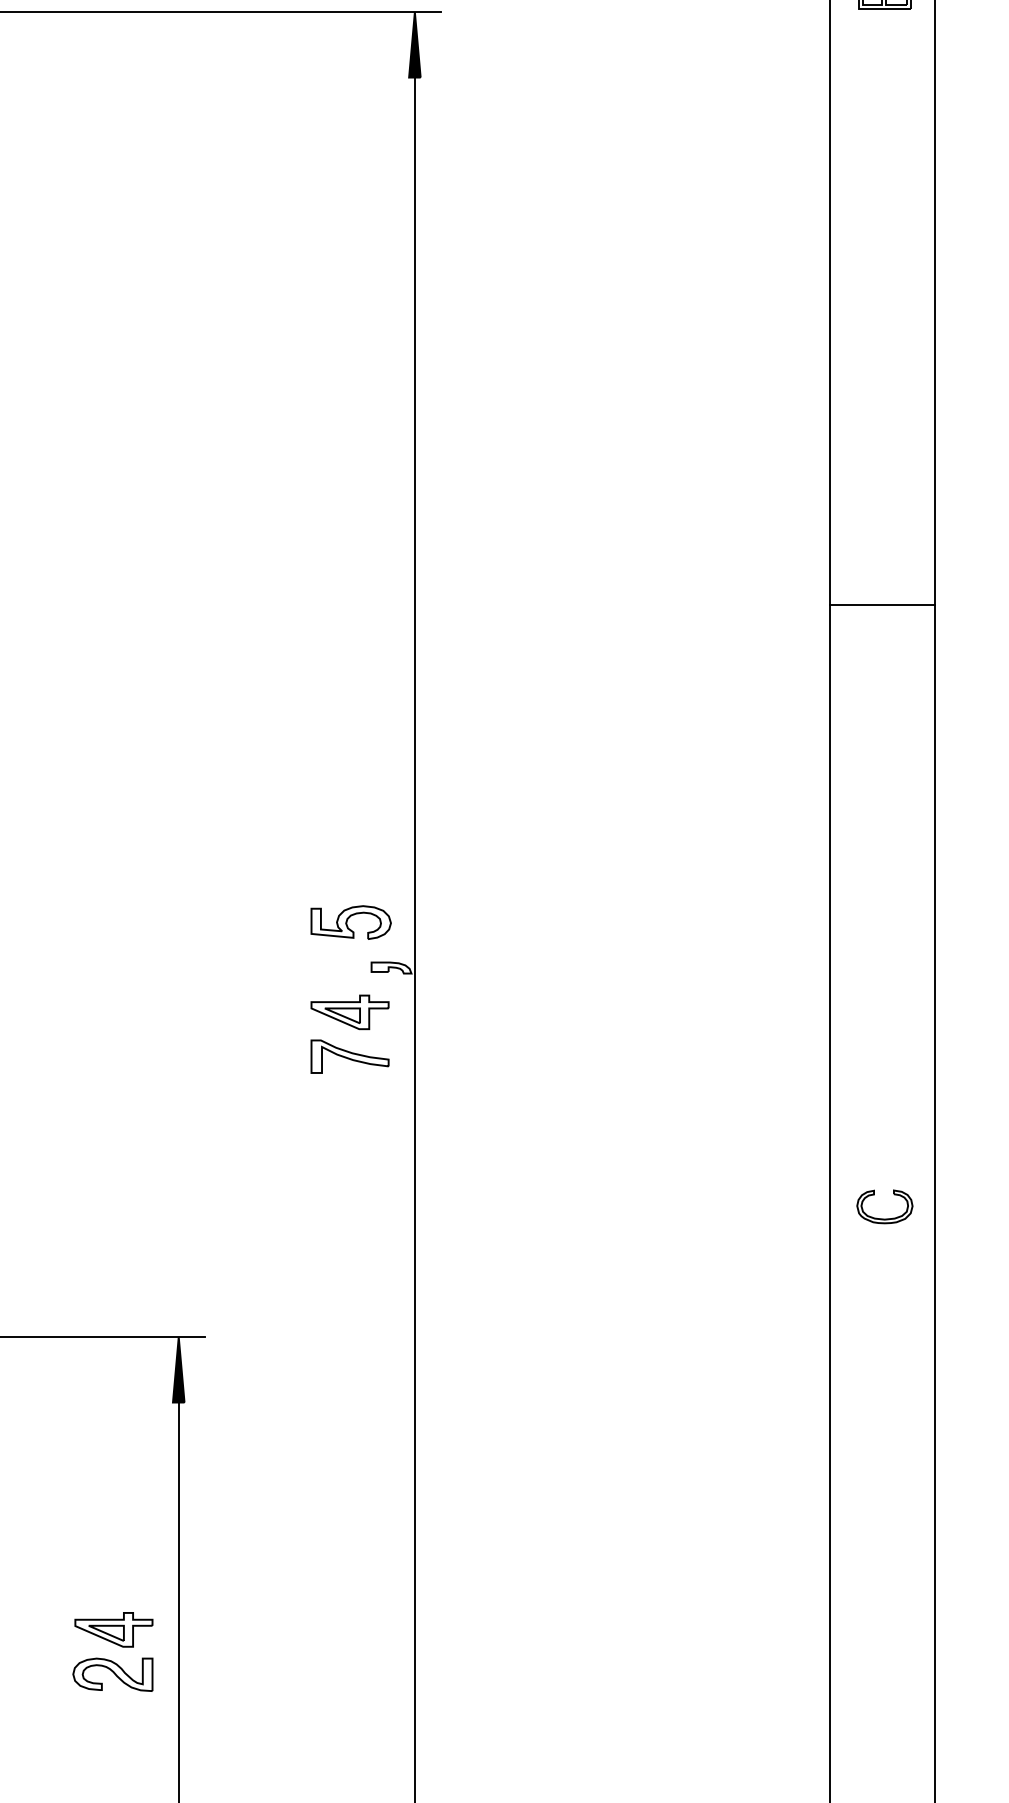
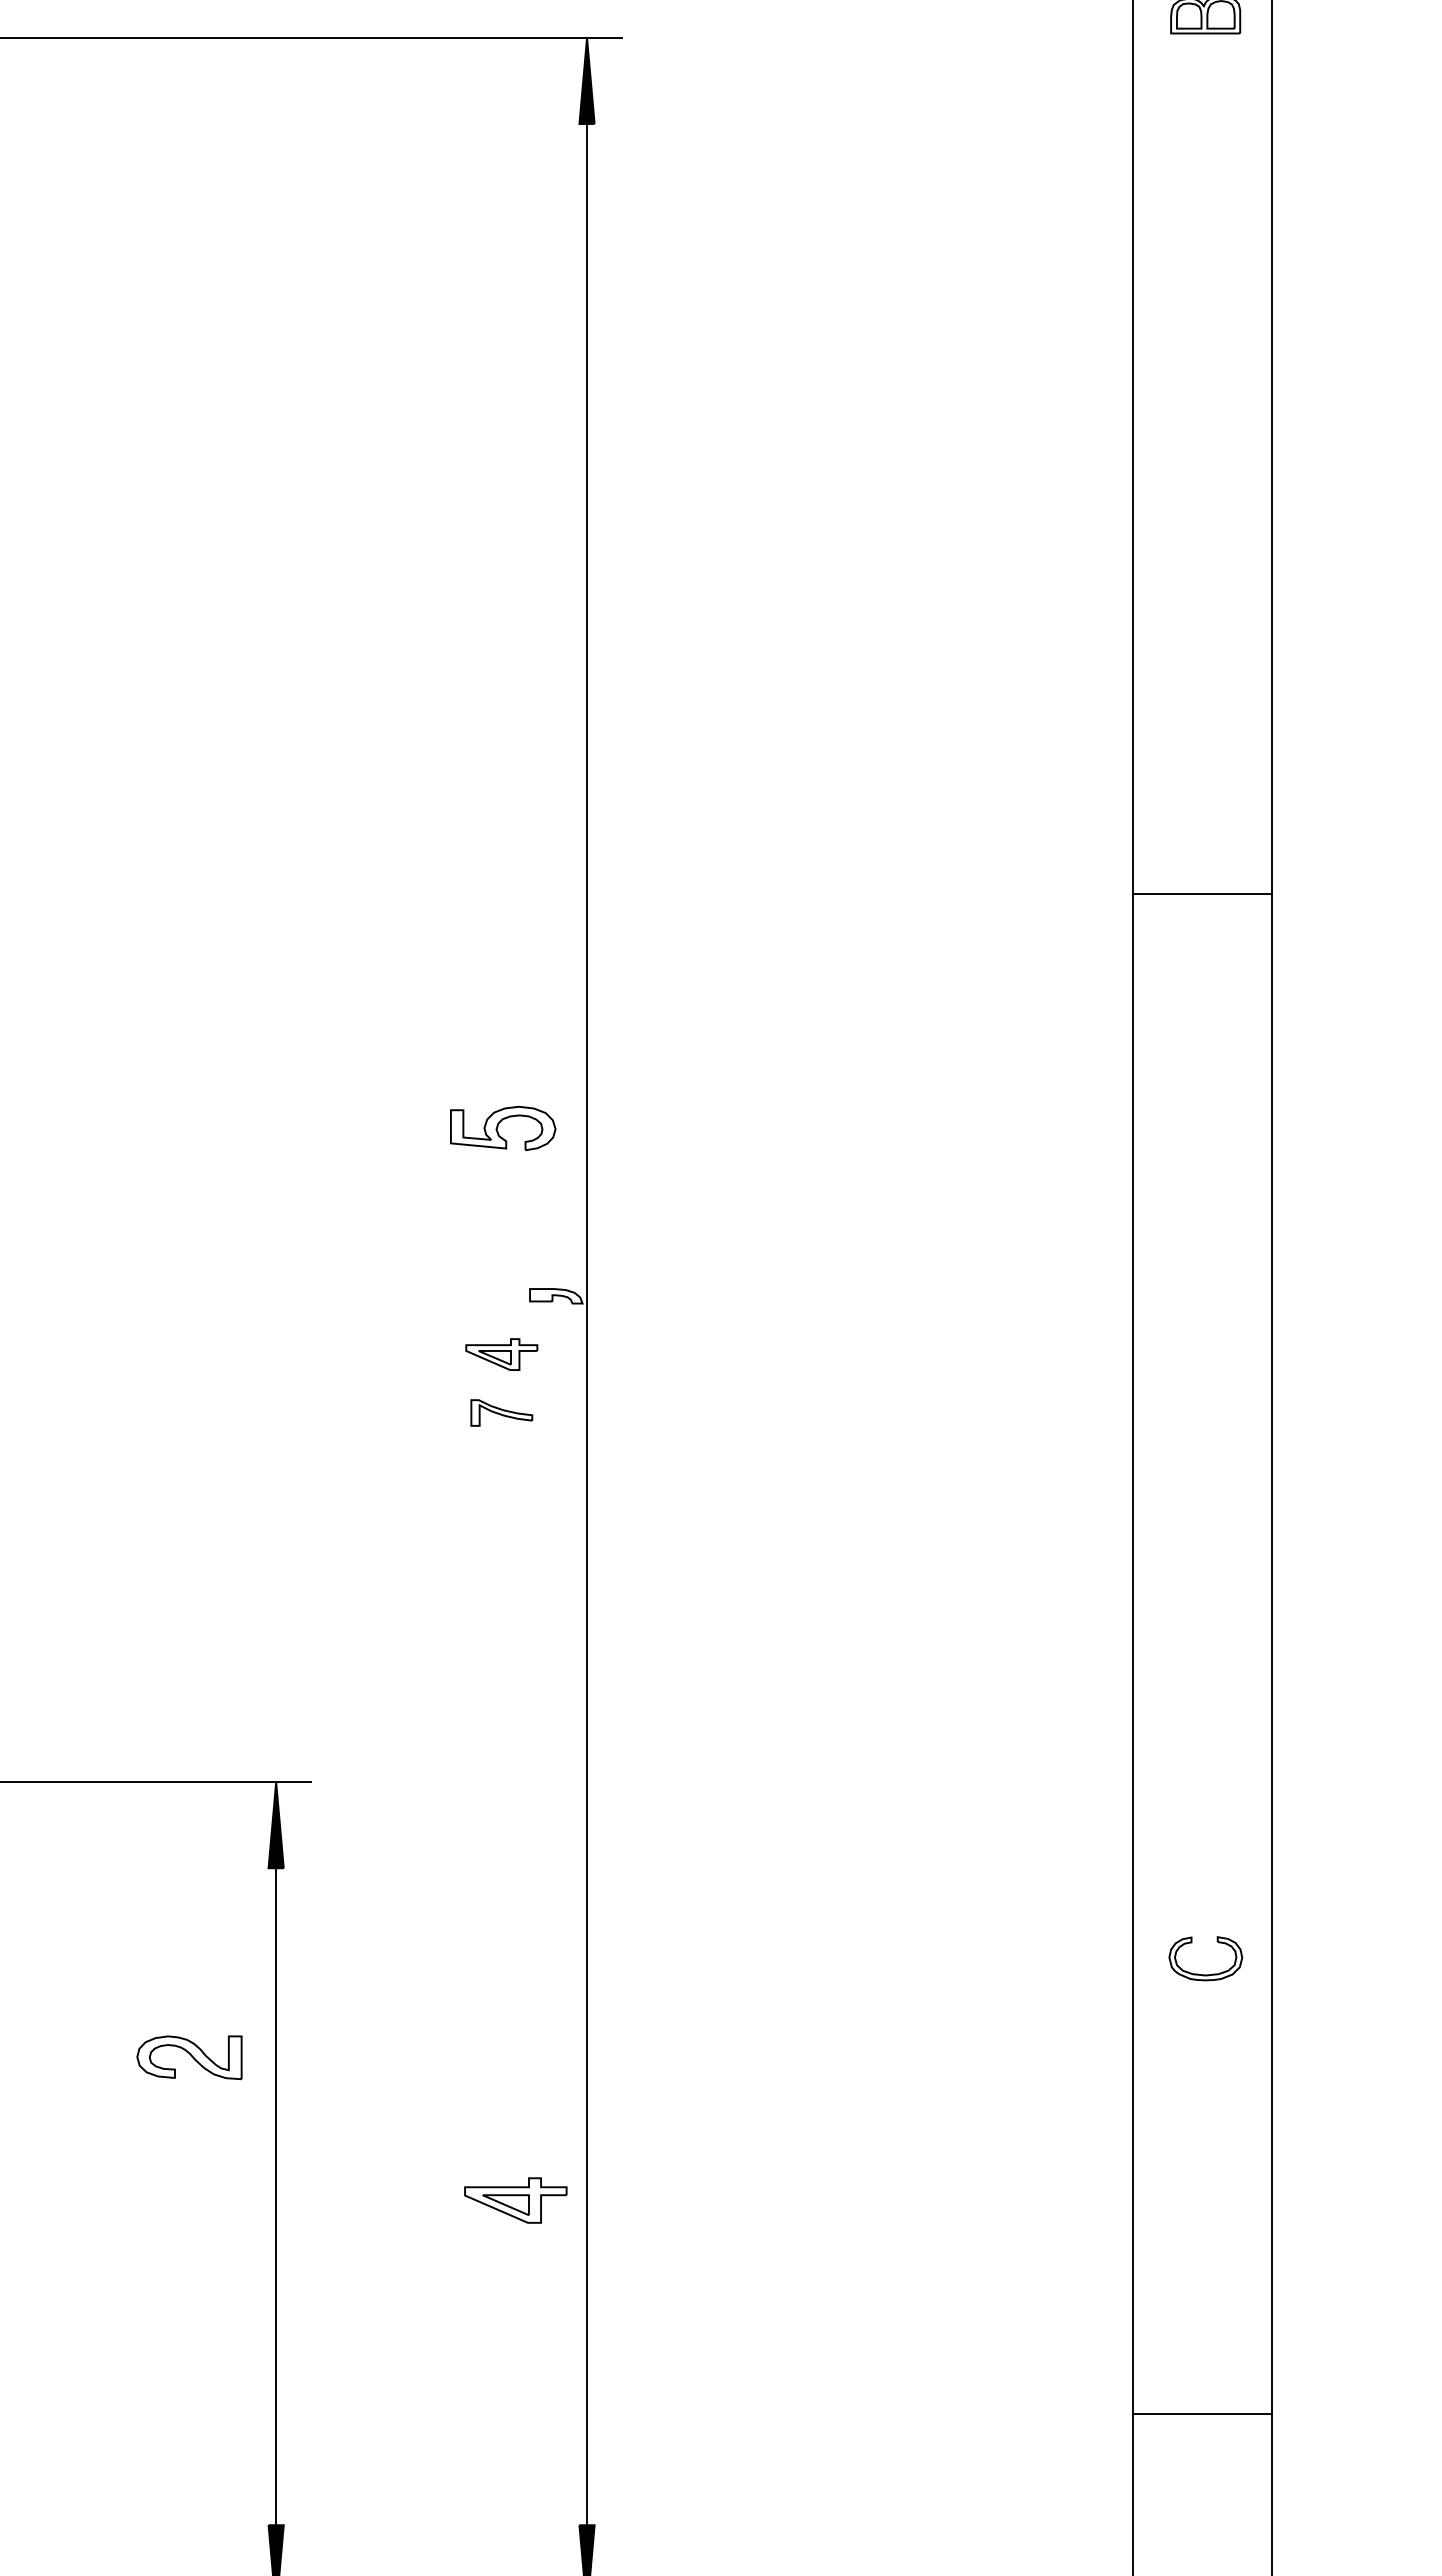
line: (882, 605) -> (1202, 893), moved
part: (351, 921) -> (503, 1127), moved
part: (349, 1012) -> (501, 1354), size x0.7
part: (349, 1056) -> (501, 1412), size x0.6
part: (884, 1218) -> (1205, 1974), moved
part: (113, 1629) -> (515, 2200), moved
part: (112, 1674) -> (189, 2057), moved

